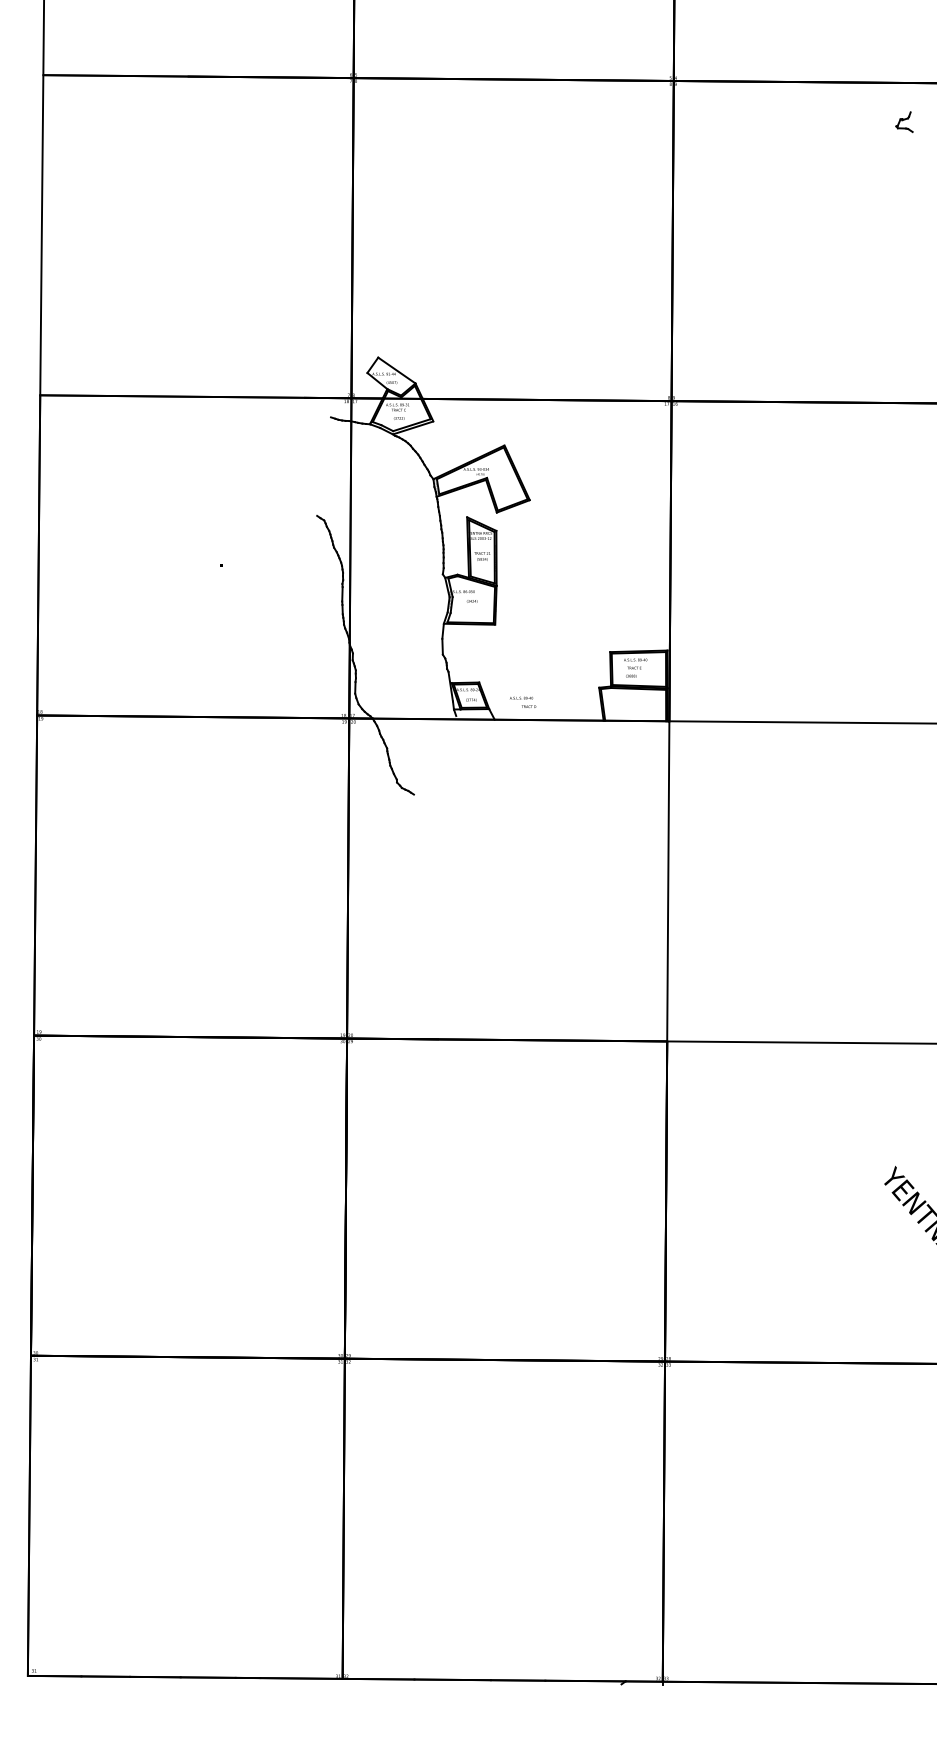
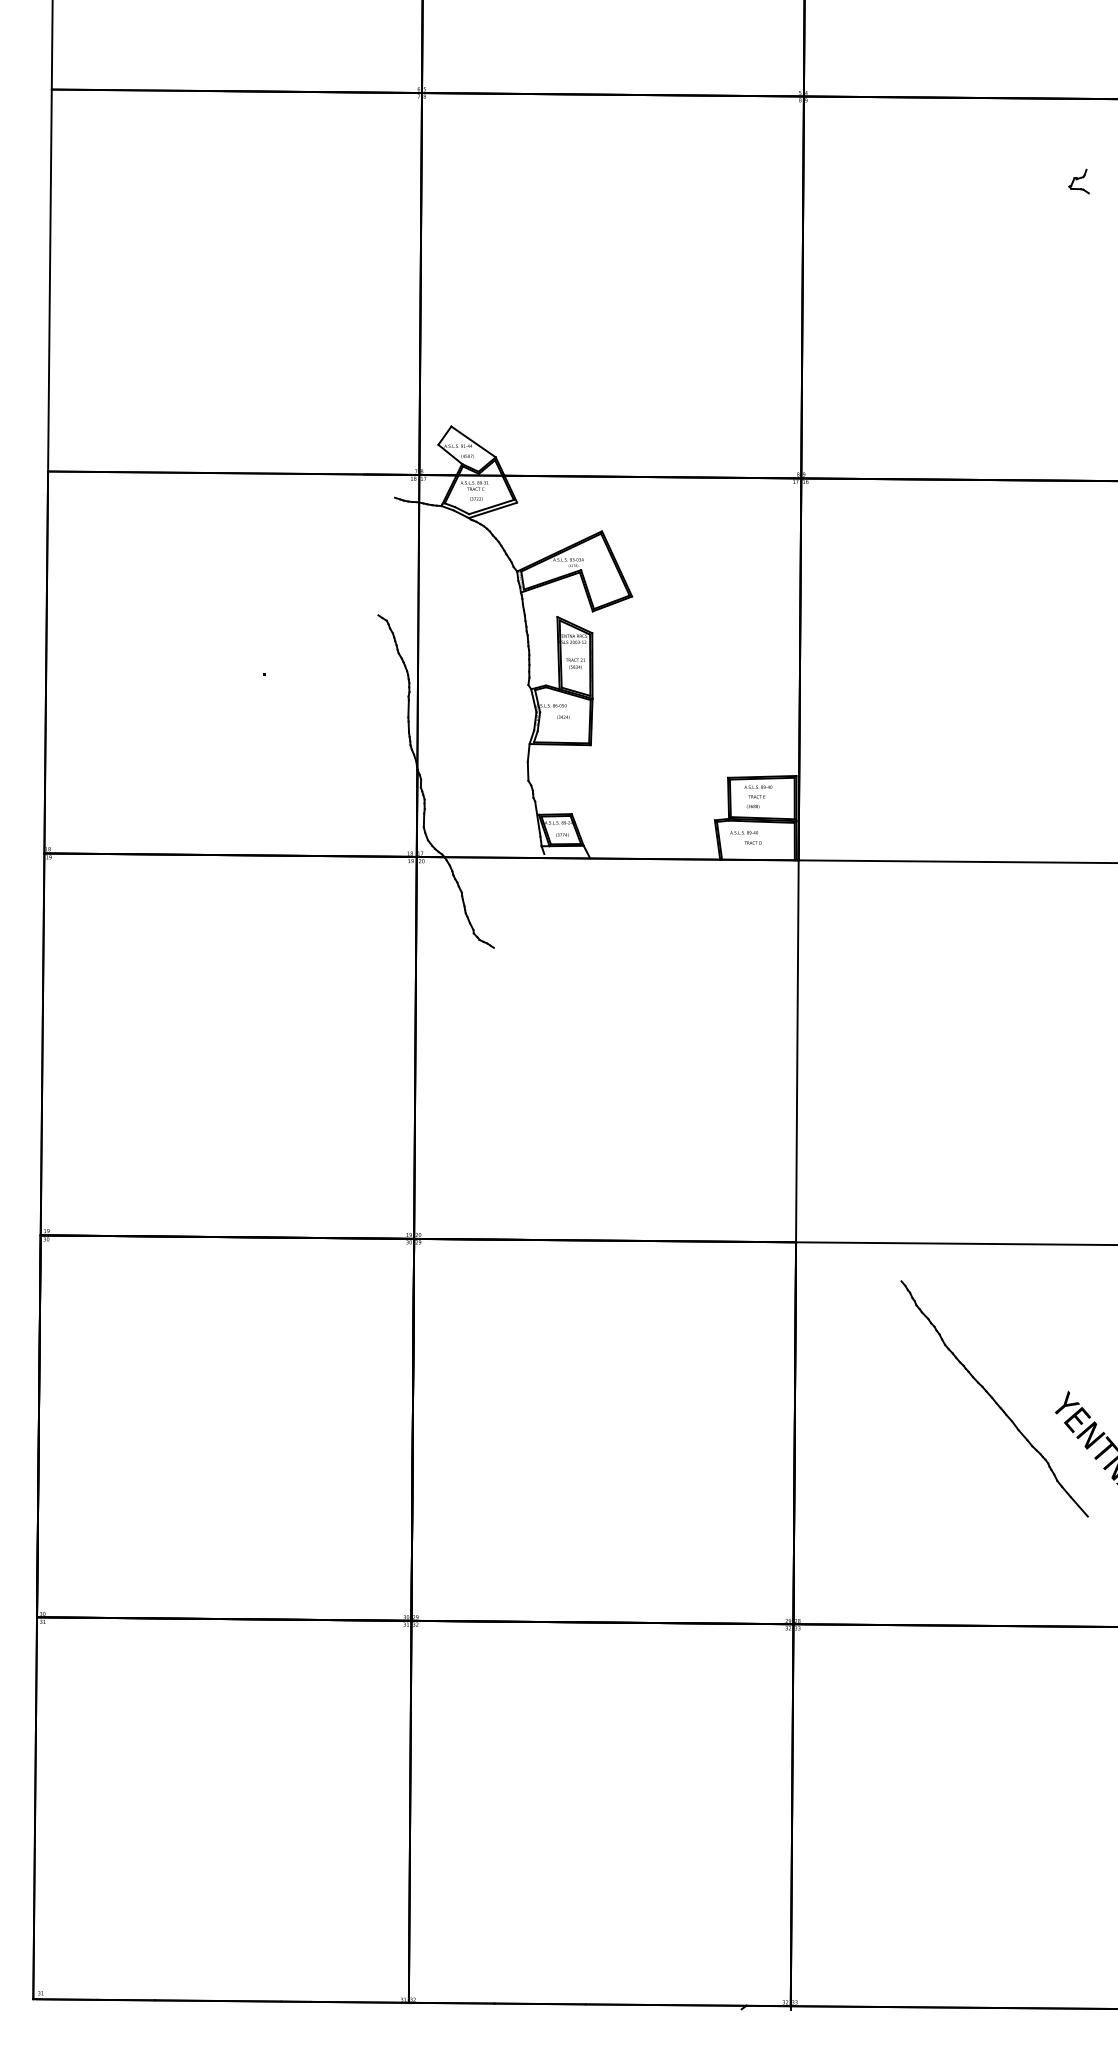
part: (903, 122) -> (1078, 181), moved
text: (522, 702) -> (745, 837), moved
part: (833, 1172) -> (994, 1398), added

